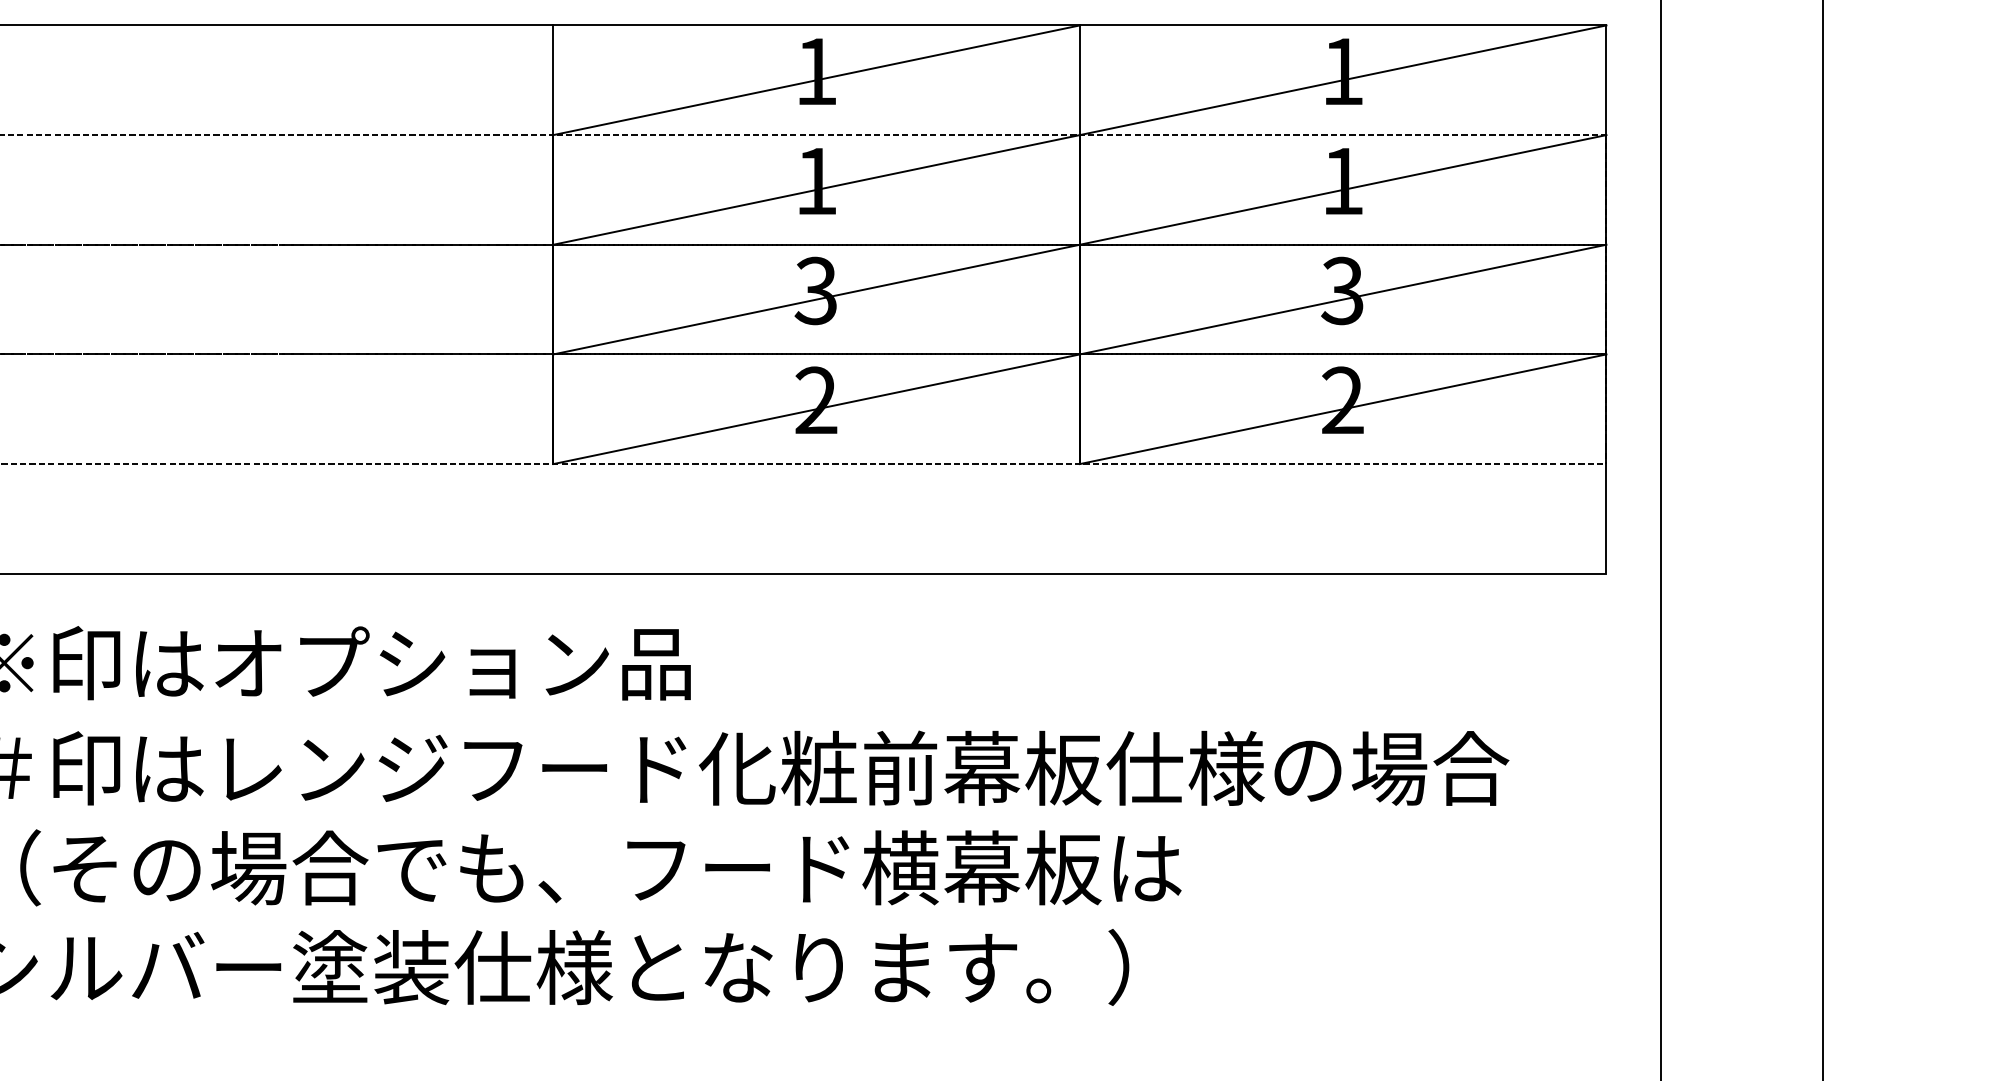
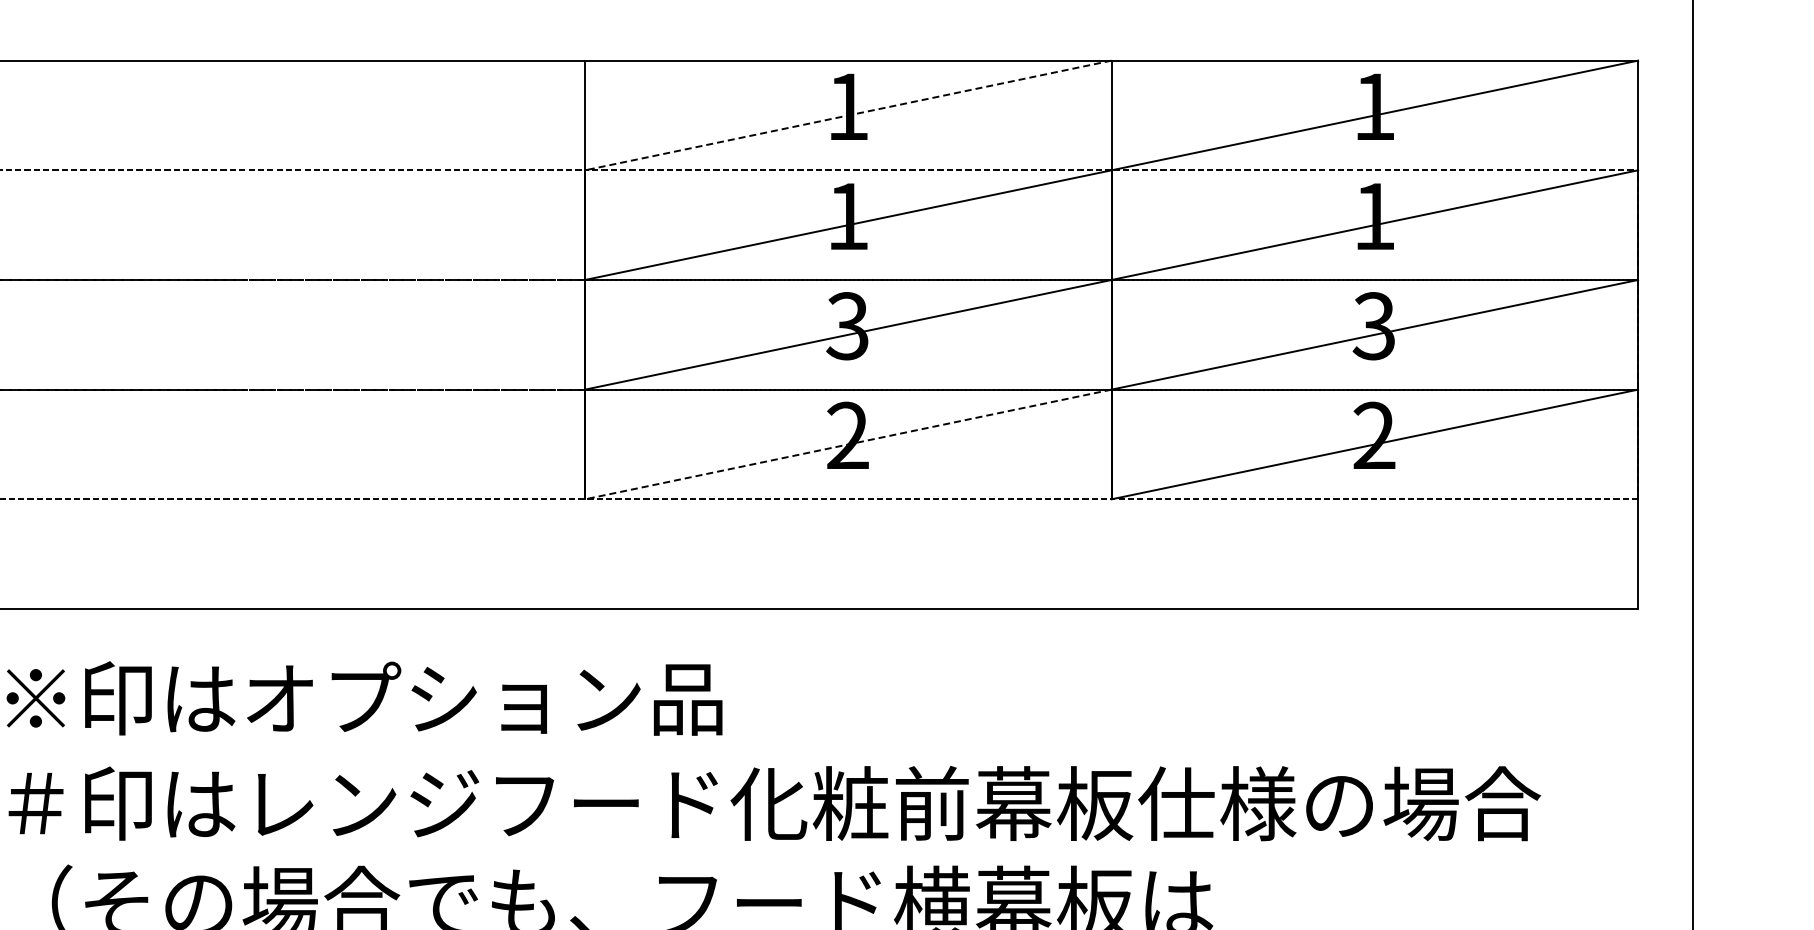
line: (816, 80) -> (848, 115), solid -> dashed
line: (816, 409) -> (848, 444), solid -> dashed

